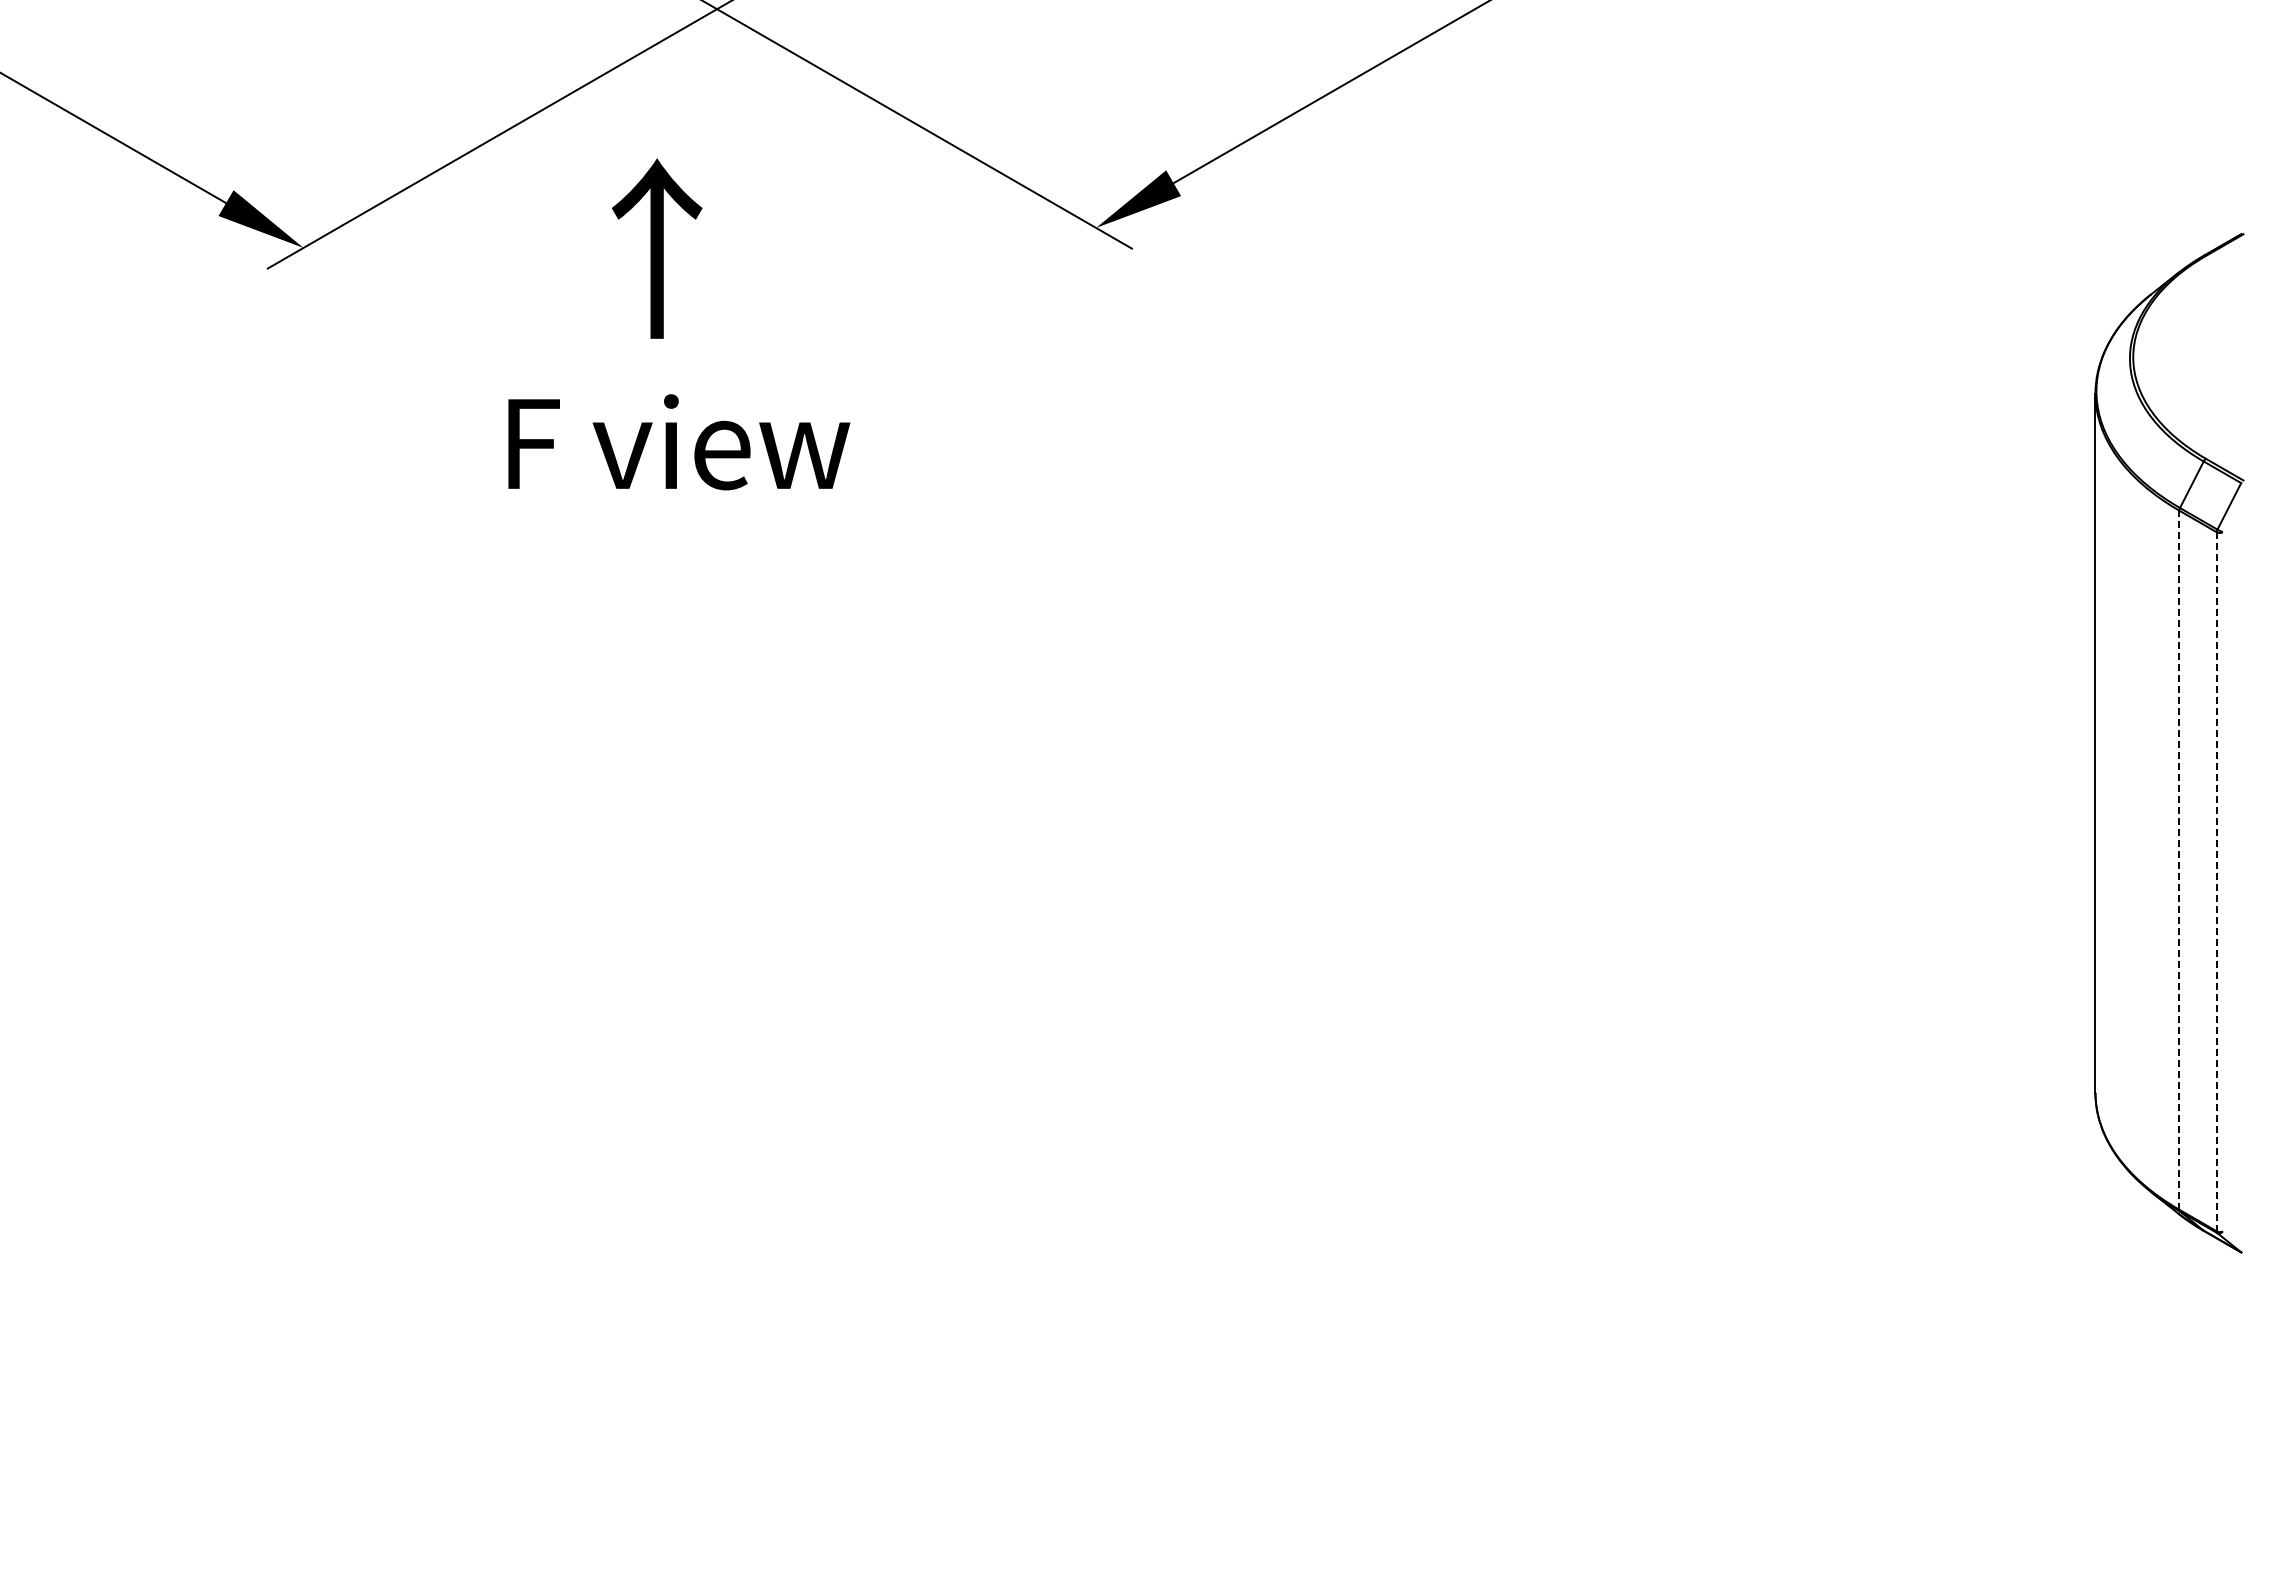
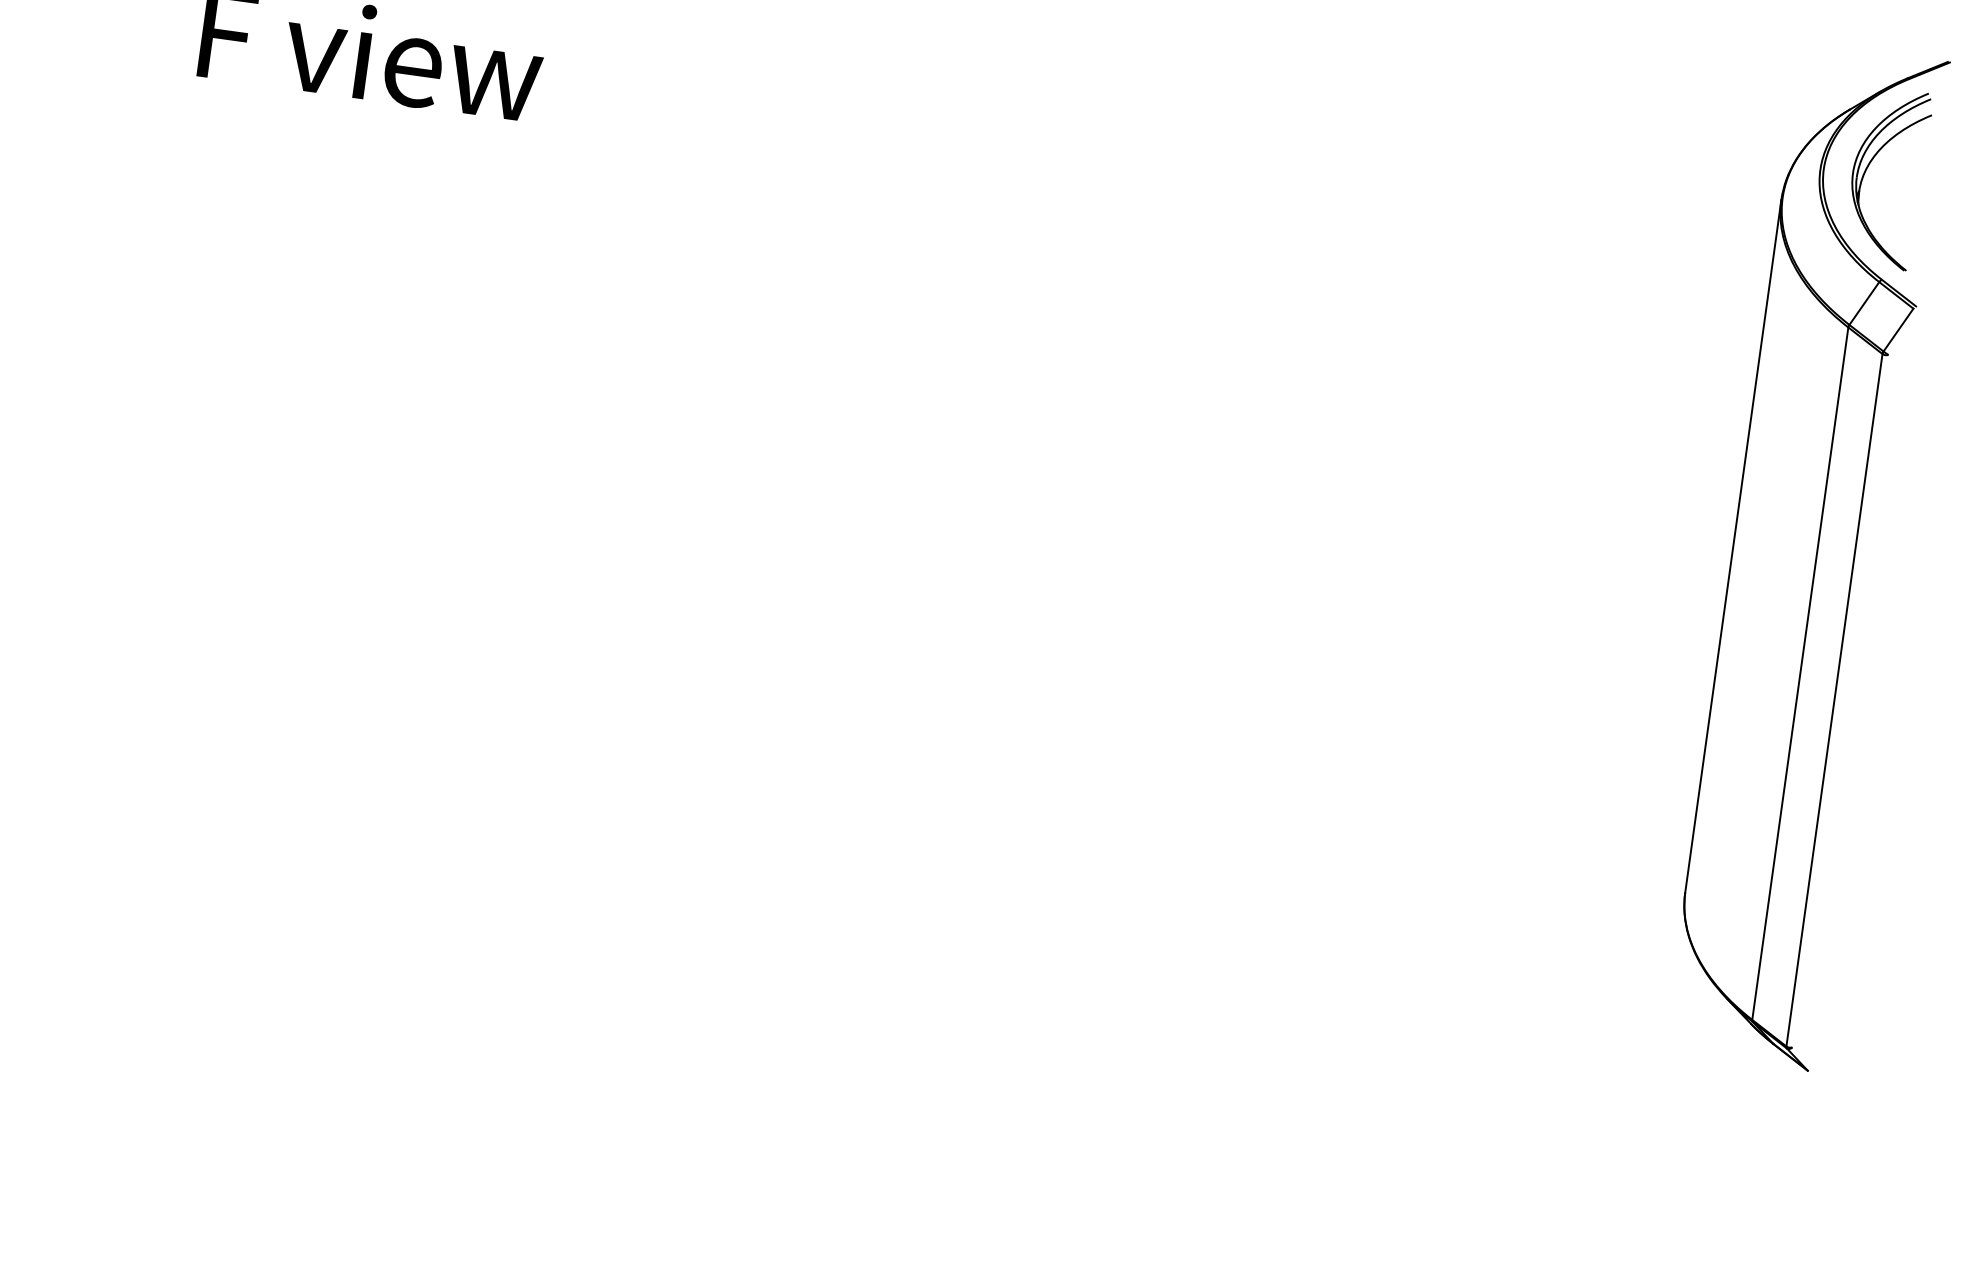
part: (2176, 351) -> (1867, 169), added
line: (2179, 860) -> (1800, 674), dashed -> solid
line: (2216, 881) -> (1834, 699), dashed -> solid

